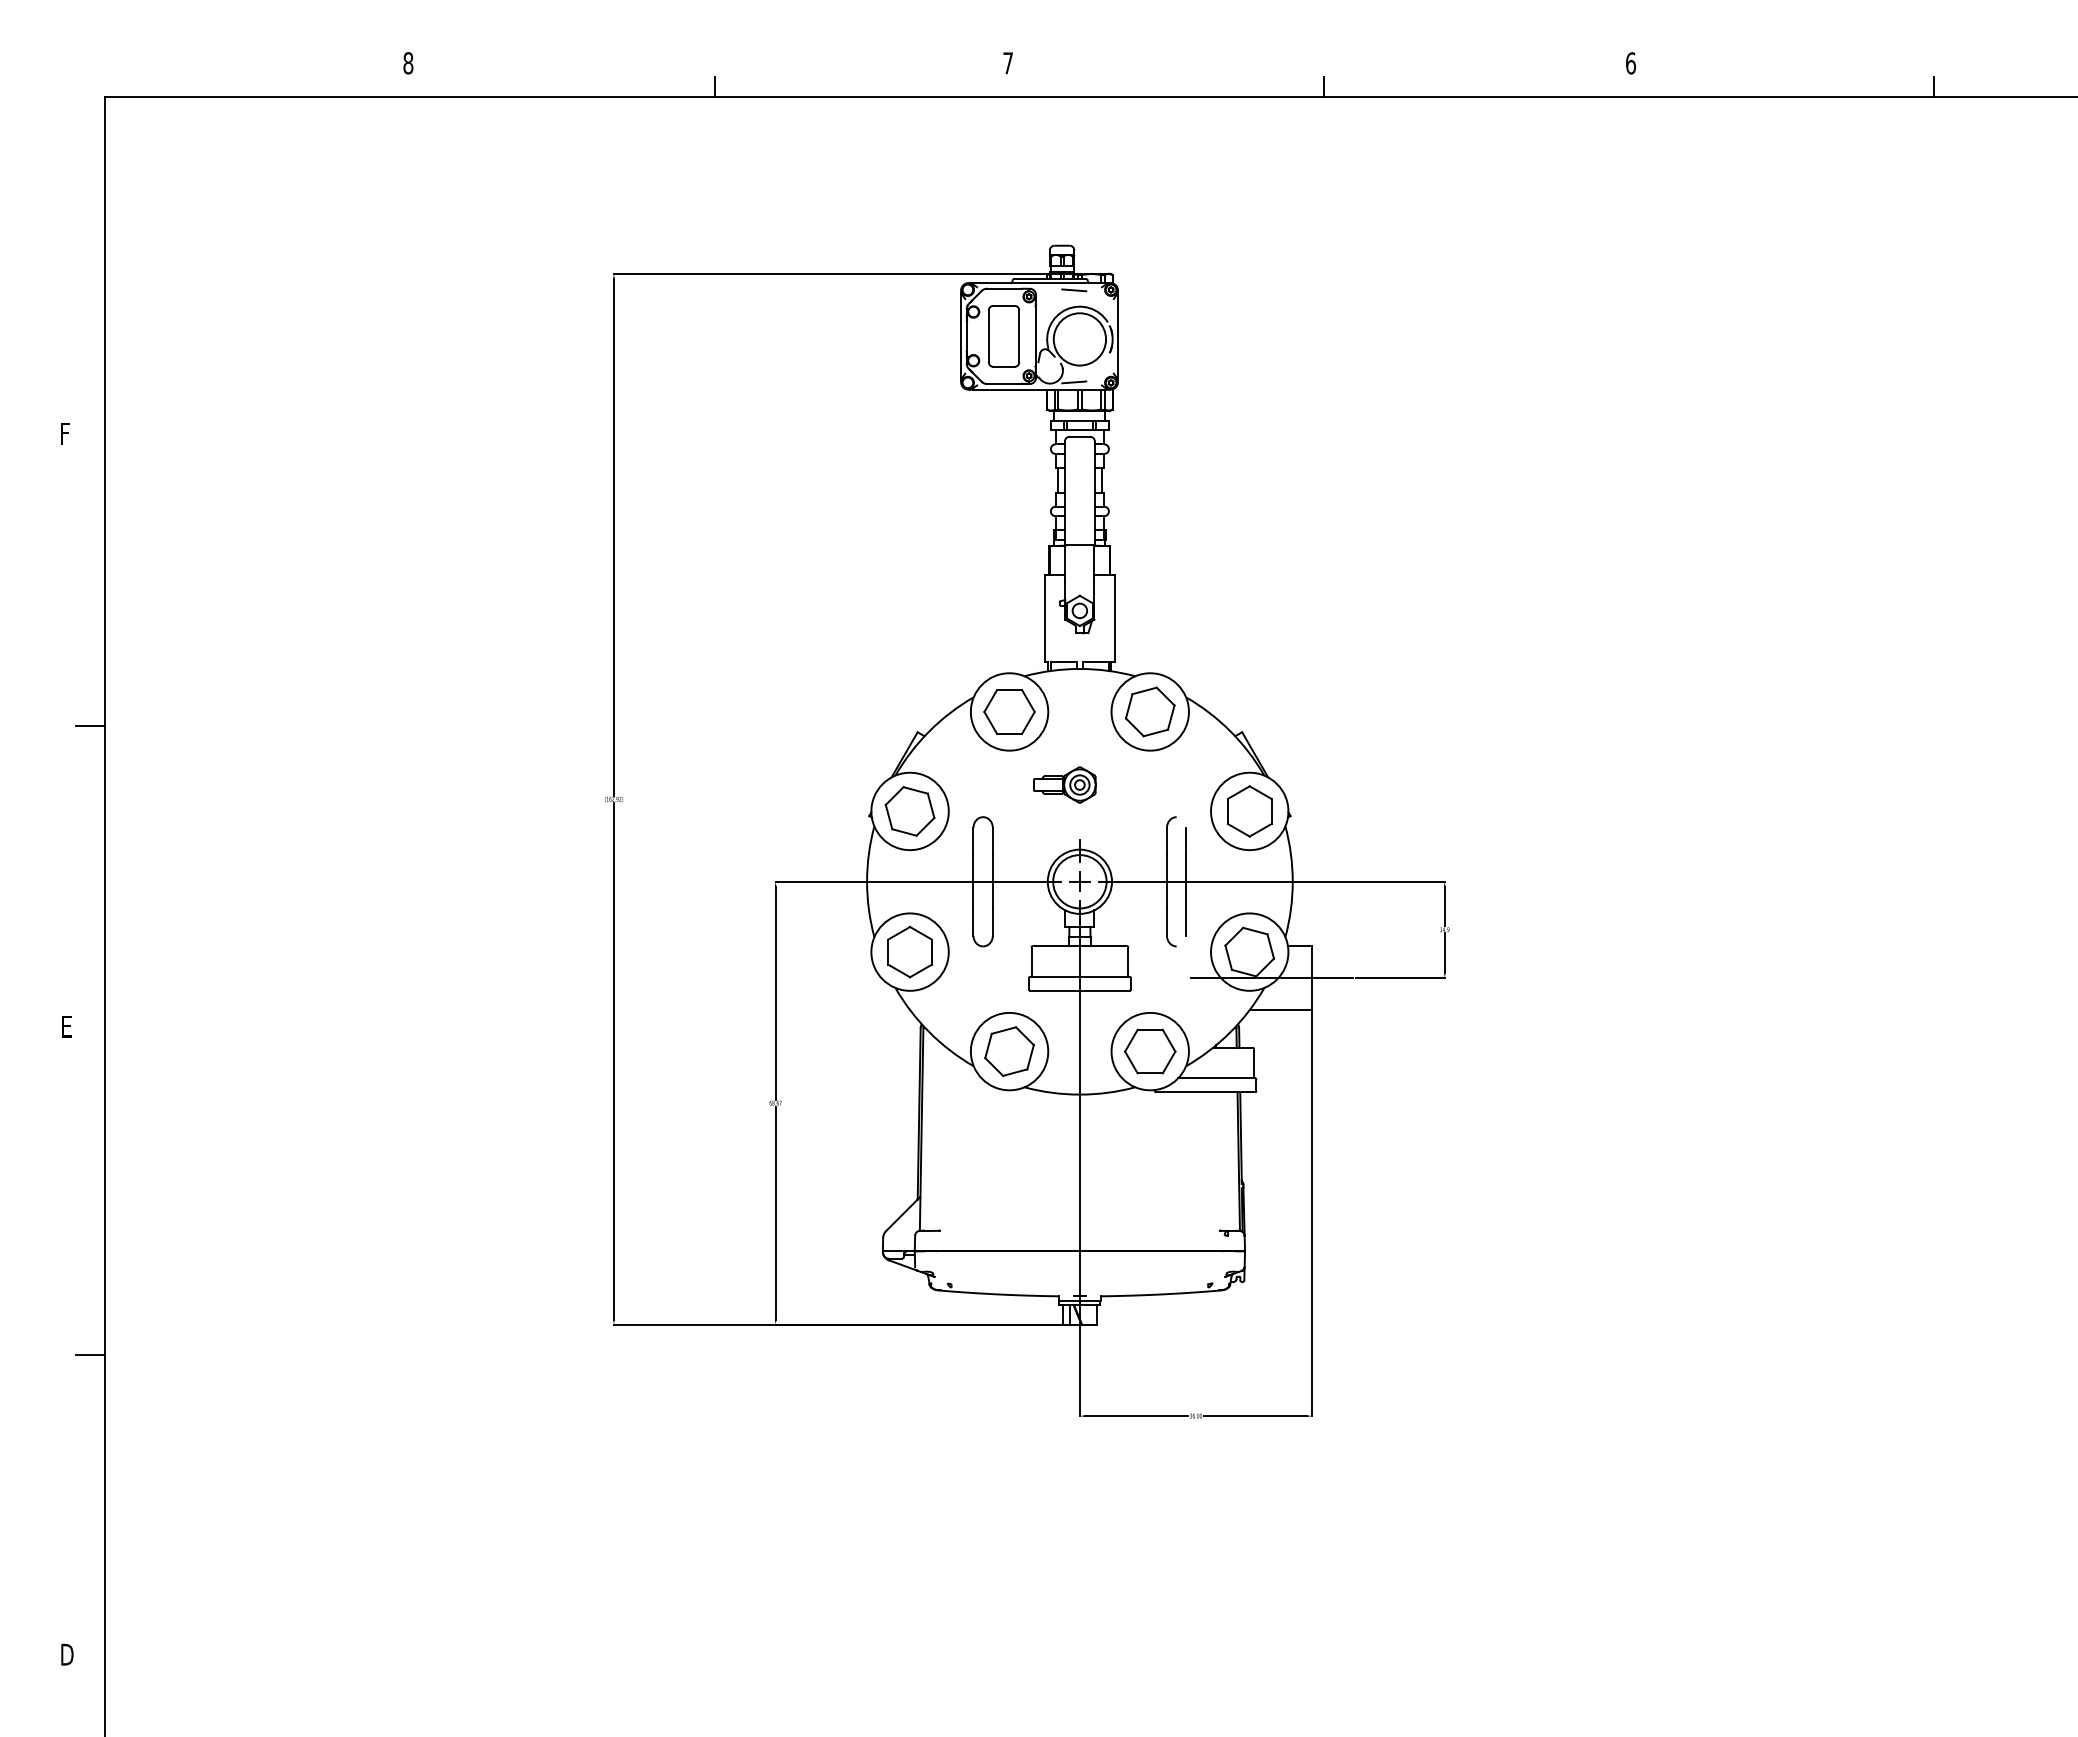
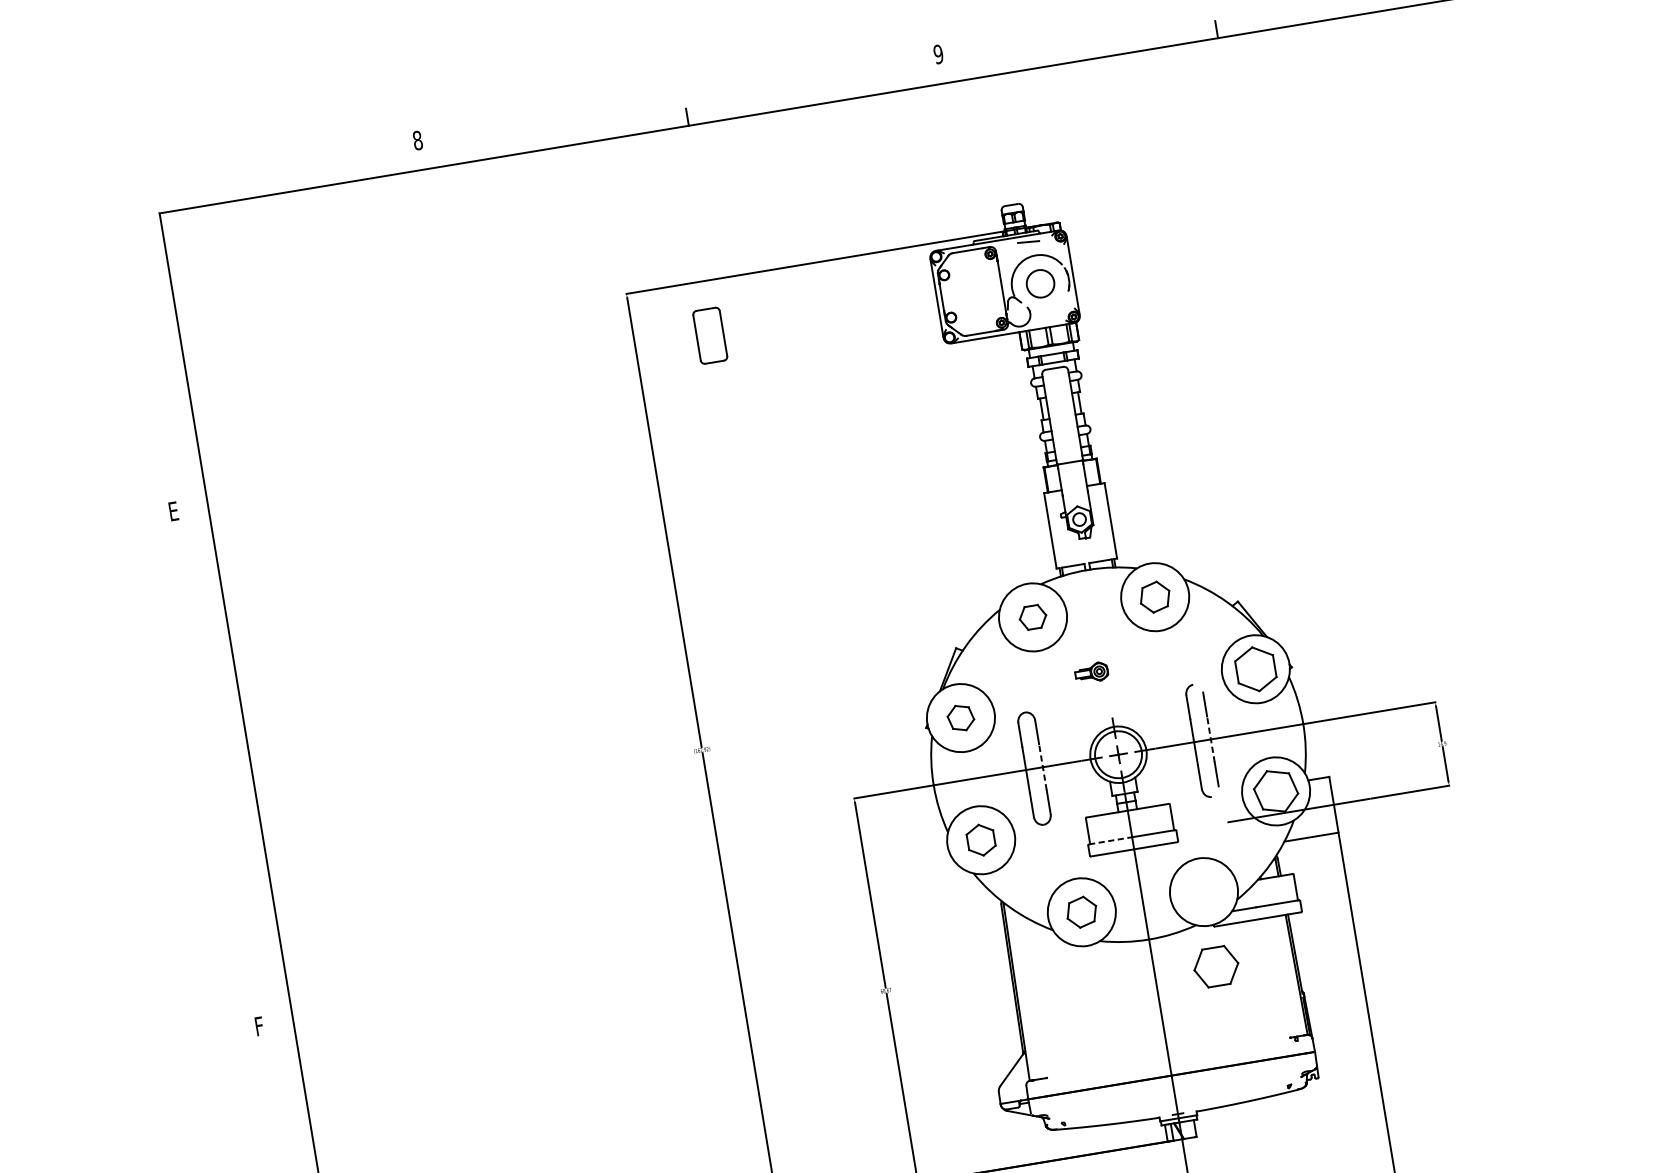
text: (1008, 63) -> (938, 54), 7 -> 9
part: (1004, 336) -> (710, 335), moved
circle: (1079, 339) -> (1040, 283), size x0.6
line: (1074, 382) -> (1042, 322), removed
text: (66, 433) -> (174, 511), F -> E
part: (1009, 711) -> (1032, 617), size x0.6
part: (1149, 711) -> (1154, 596), size x0.7
line: (90, 726) -> (237, 762), removed
part: (1064, 784) -> (1091, 672), size x0.6
part: (909, 811) -> (960, 718), size x0.6
line: (992, 881) -> (1042, 767), solid -> dashed
line: (1186, 881) -> (1211, 739), solid -> dashed
part: (909, 951) -> (980, 839), size x0.7
line: (1055, 976) -> (1110, 840), solid -> dashed
text: (67, 1026) -> (260, 1025), E -> F
part: (1009, 1051) -> (1081, 912), size x0.7
part: (1150, 1051) -> (1216, 966), moved

